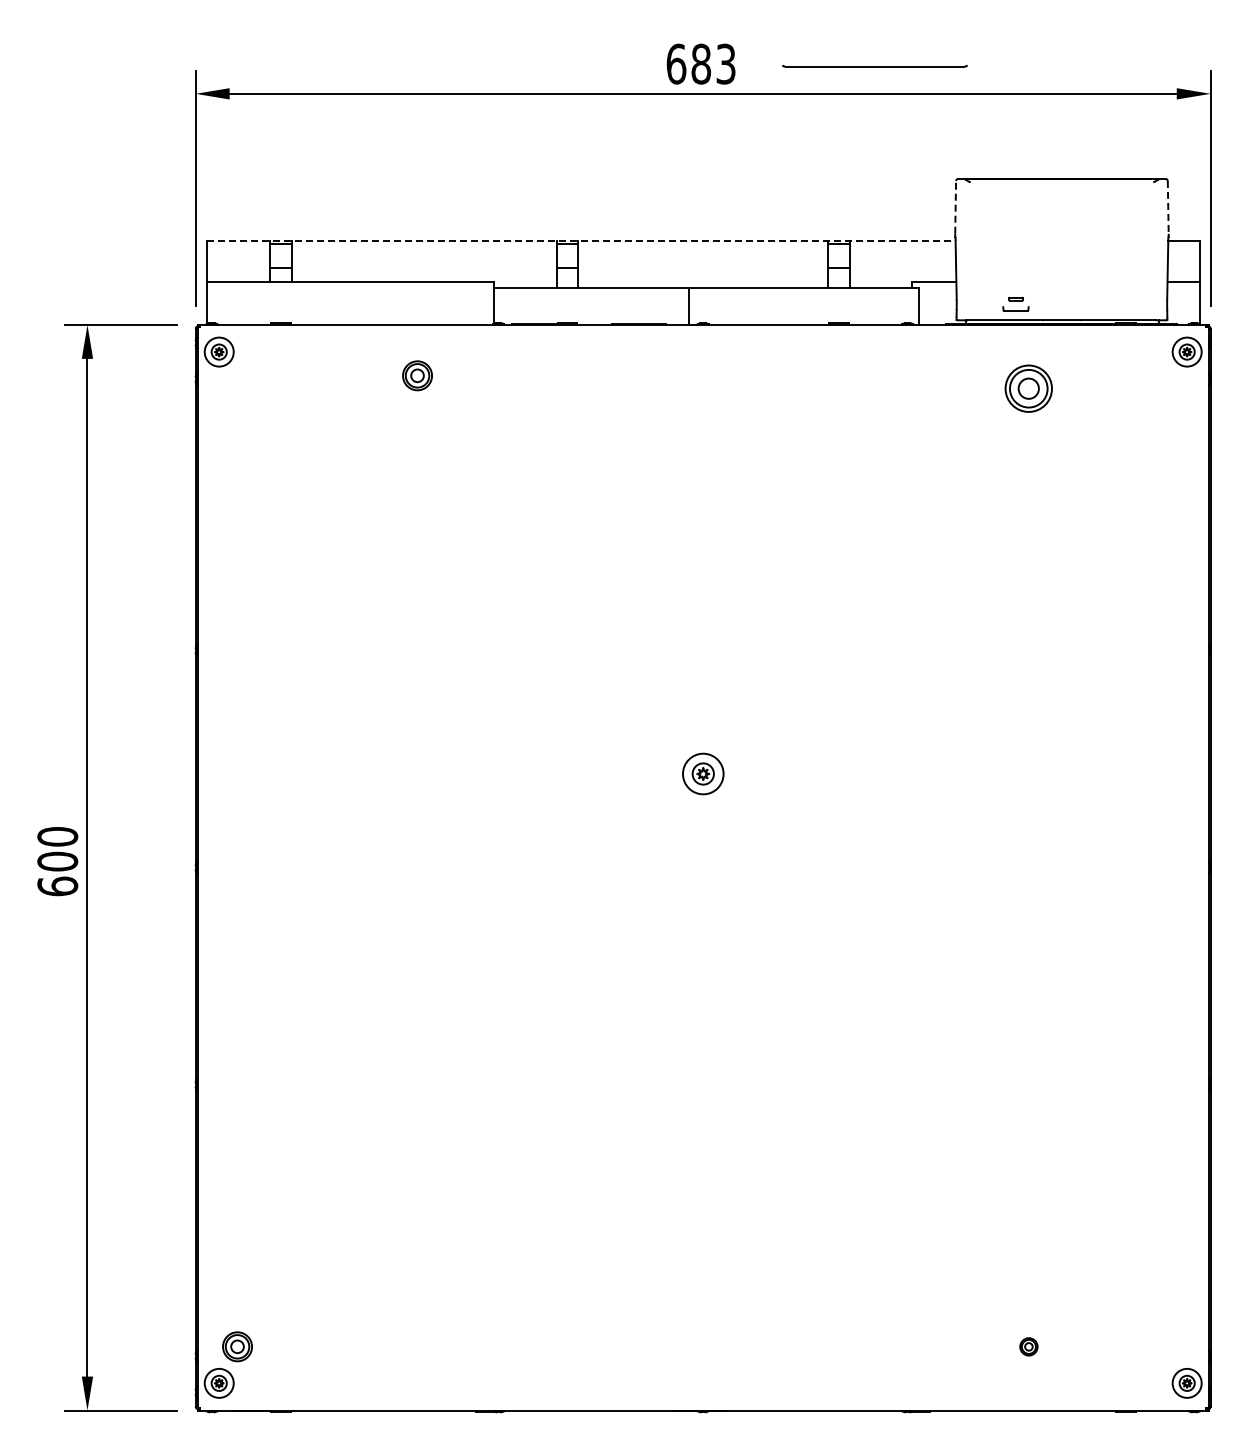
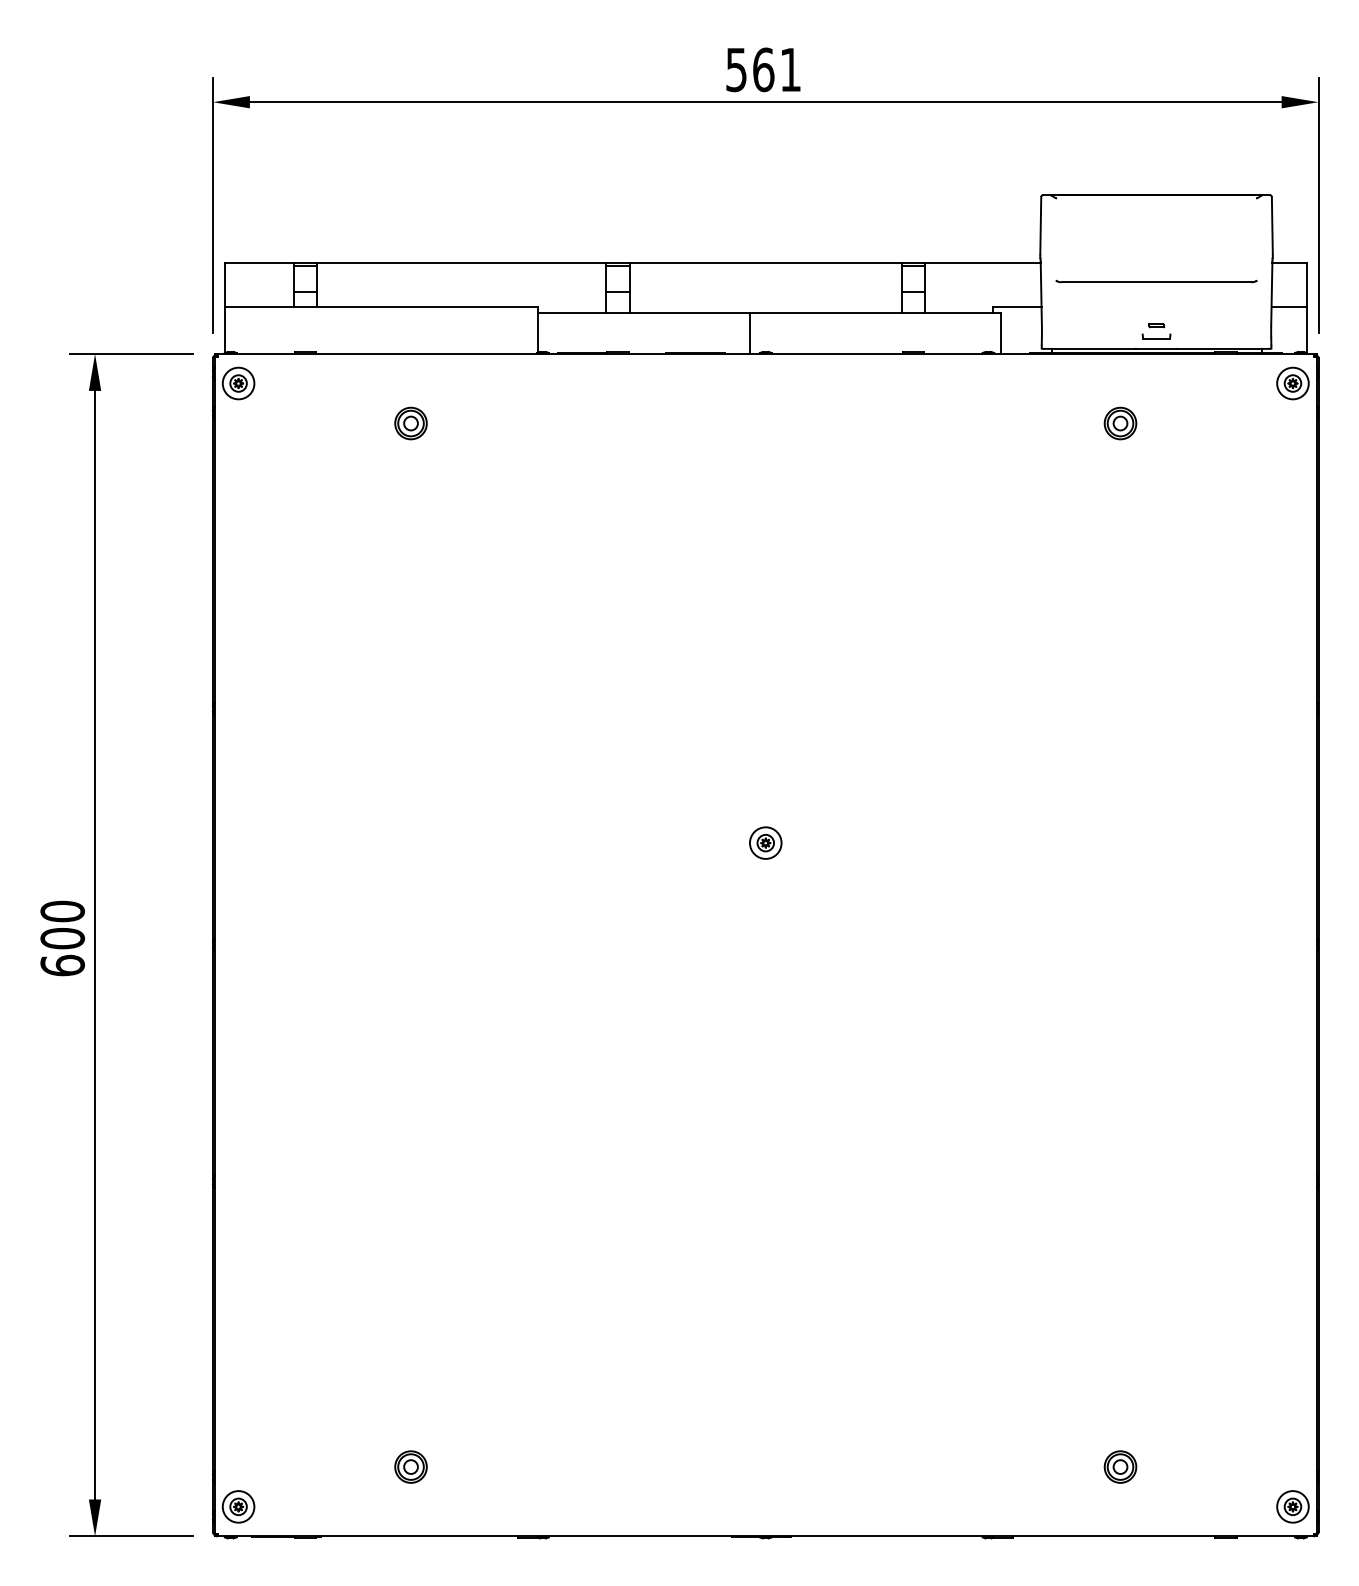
text: (700, 63) -> (762, 69), 683 -> 561
line: (874, 66) -> (1156, 281), moved
line: (955, 206) -> (1040, 224), dashed -> solid
line: (1168, 207) -> (1272, 226), dashed -> solid
line: (581, 241) -> (633, 263), dashed -> solid
part: (1015, 303) -> (1156, 330), moved
part: (417, 375) -> (410, 423), moved
part: (1028, 388) -> (1120, 423), size x0.62
part: (702, 773) -> (765, 842), size x0.71
part: (237, 1346) -> (410, 1466), moved
part: (1028, 1346) -> (1120, 1466), size x1.67

